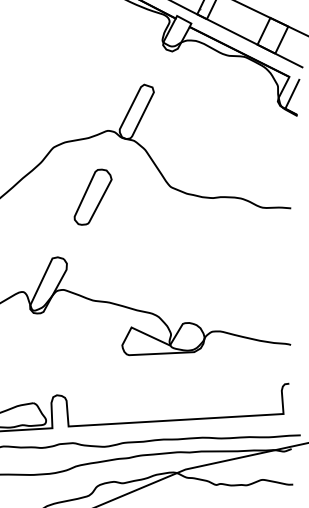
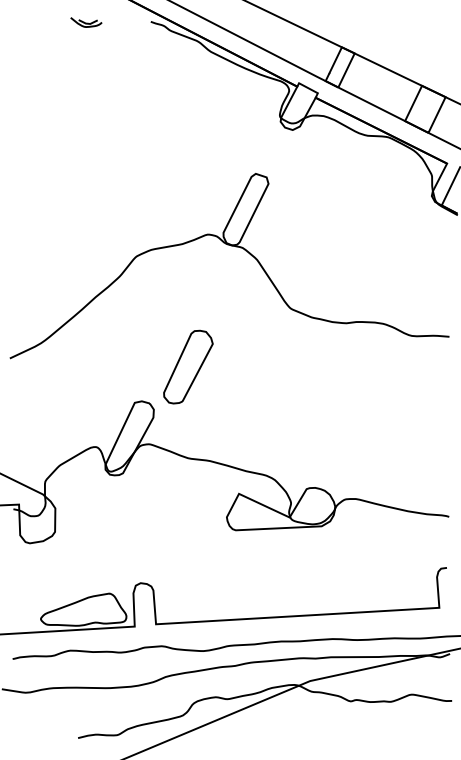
part: (93, 196) -> (188, 366), moved

